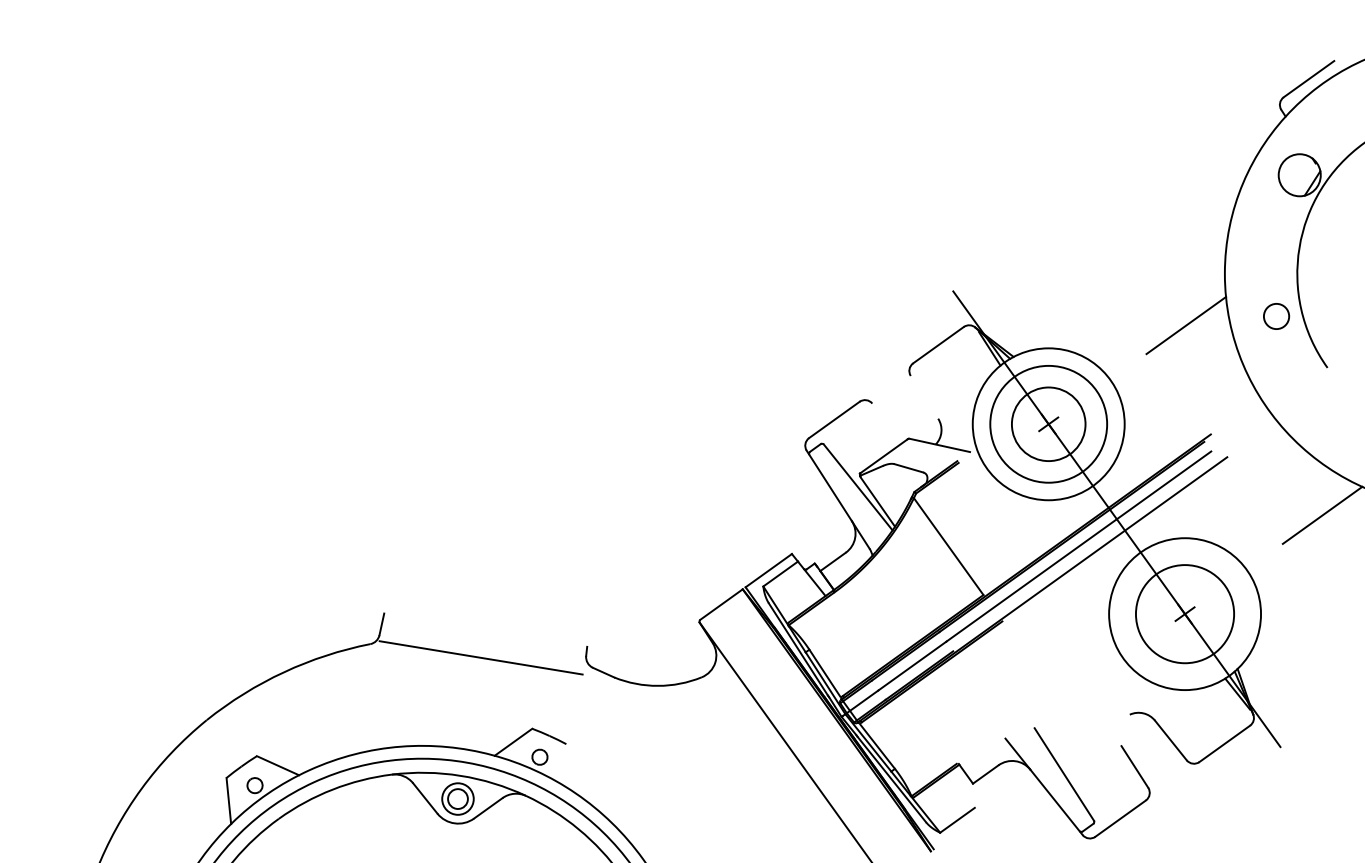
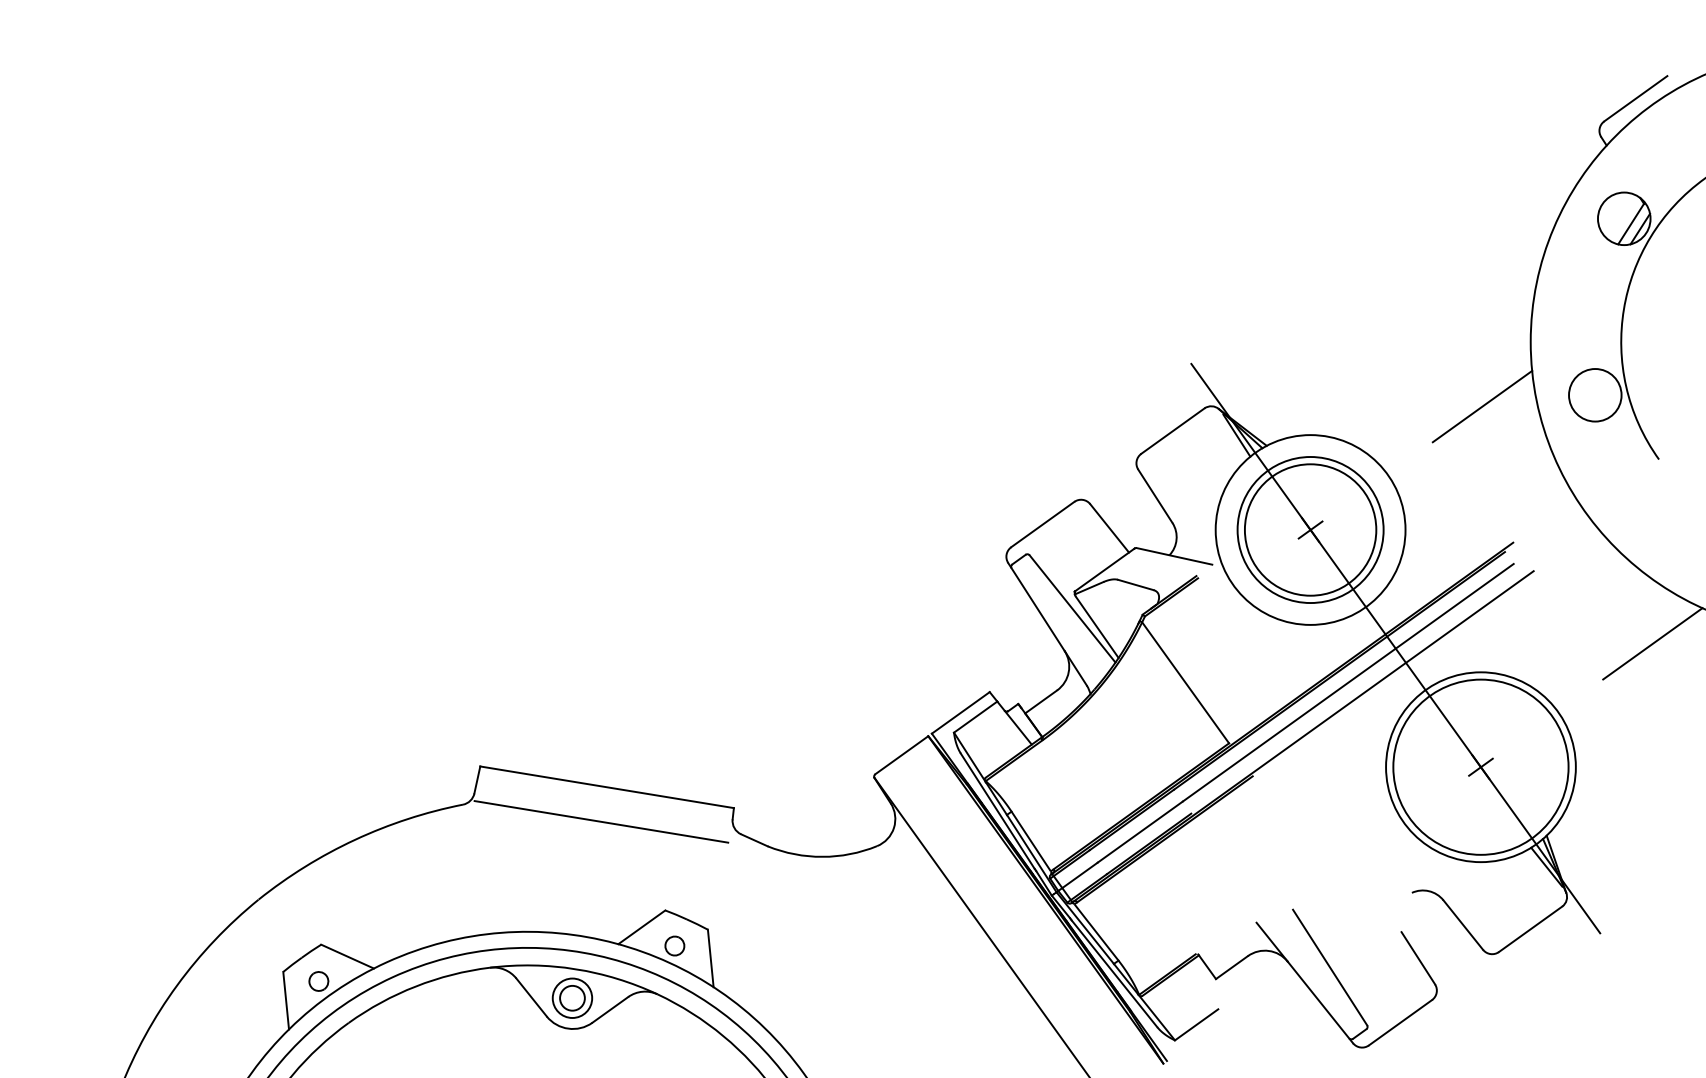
line: (1305, 179) -> (1631, 223), added
circle: (1276, 316) -> (1595, 395), size x1.67
line: (924, 397) -> (1155, 496), added
line: (887, 423) -> (1109, 528), added
circle: (1048, 423) -> (1310, 529), size x1.43
circle: (1184, 613) -> (1480, 766), size x1.43
line: (485, 630) -> (606, 787), added
line: (568, 767) -> (710, 958), added

